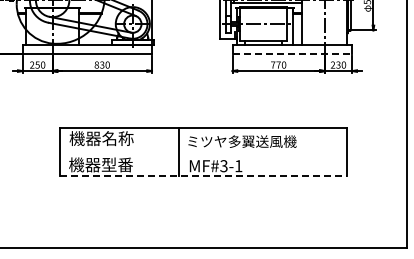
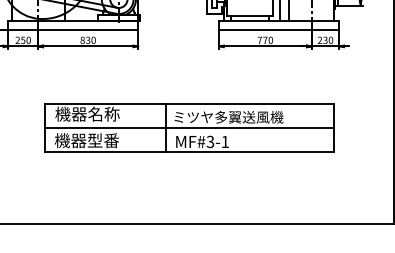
line: (292, 54) -> (279, 29), dashed -> solid
line: (203, 152) -> (189, 128), added
line: (203, 176) -> (189, 152), dashed -> solid

